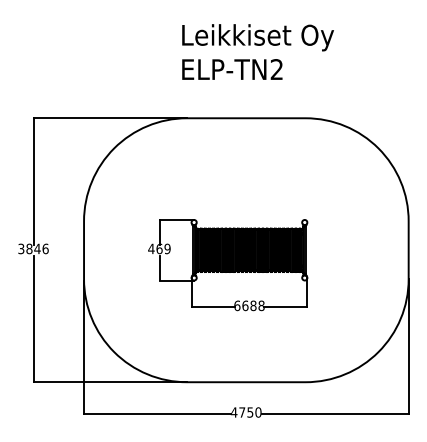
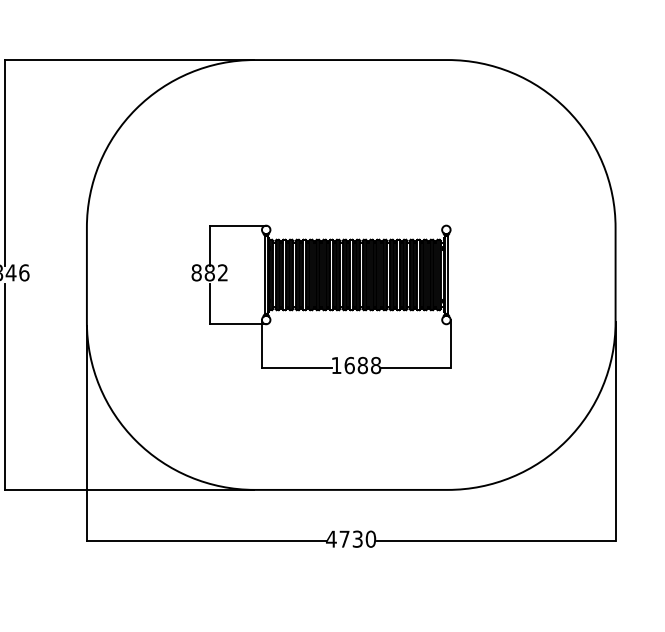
text: (159, 248) -> (209, 272), 469 -> 882
text: (237, 305) -> (336, 364), 6688 -> 1688
text: (250, 411) -> (357, 537), 4750 -> 4730

